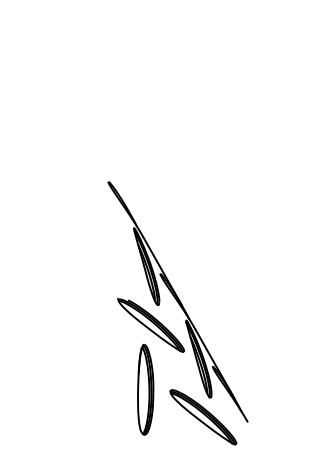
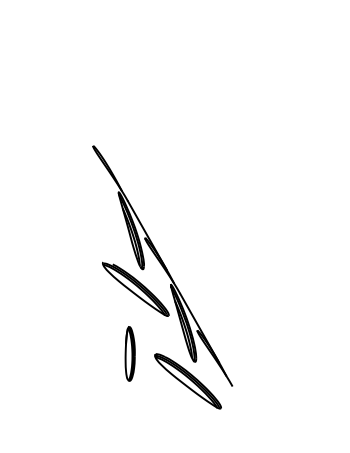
part: (144, 389) -> (129, 353), size x0.6

